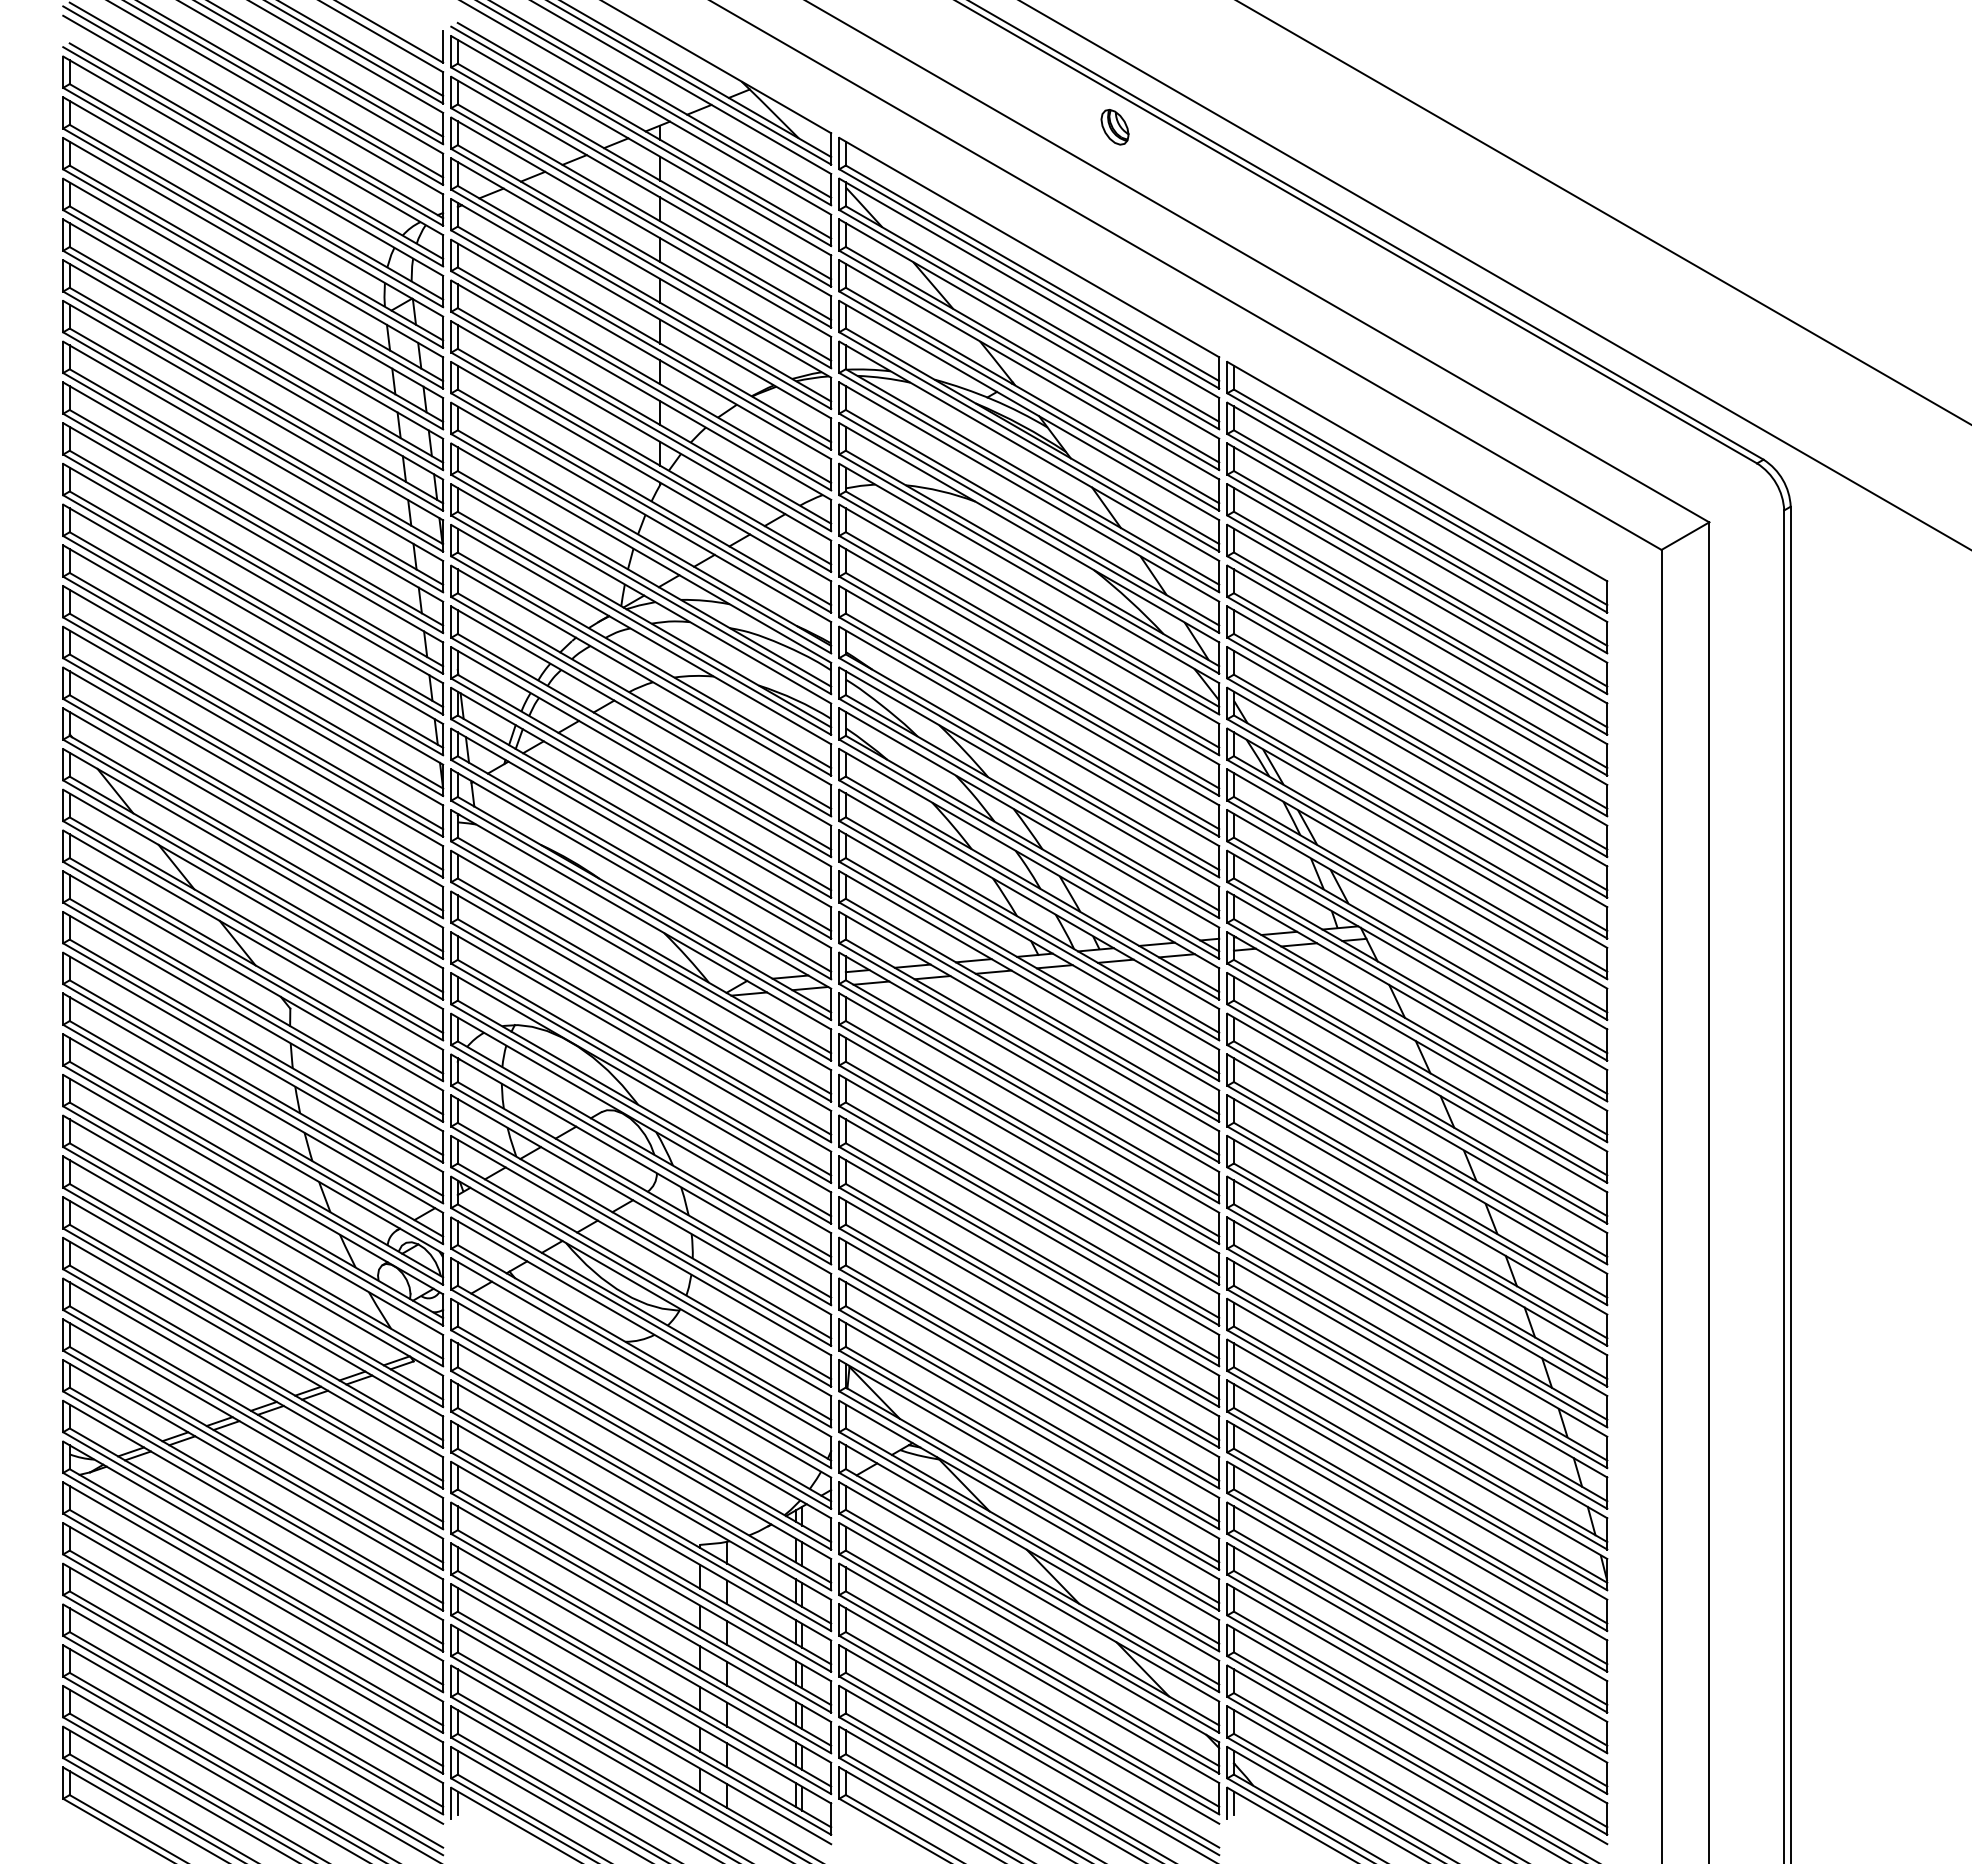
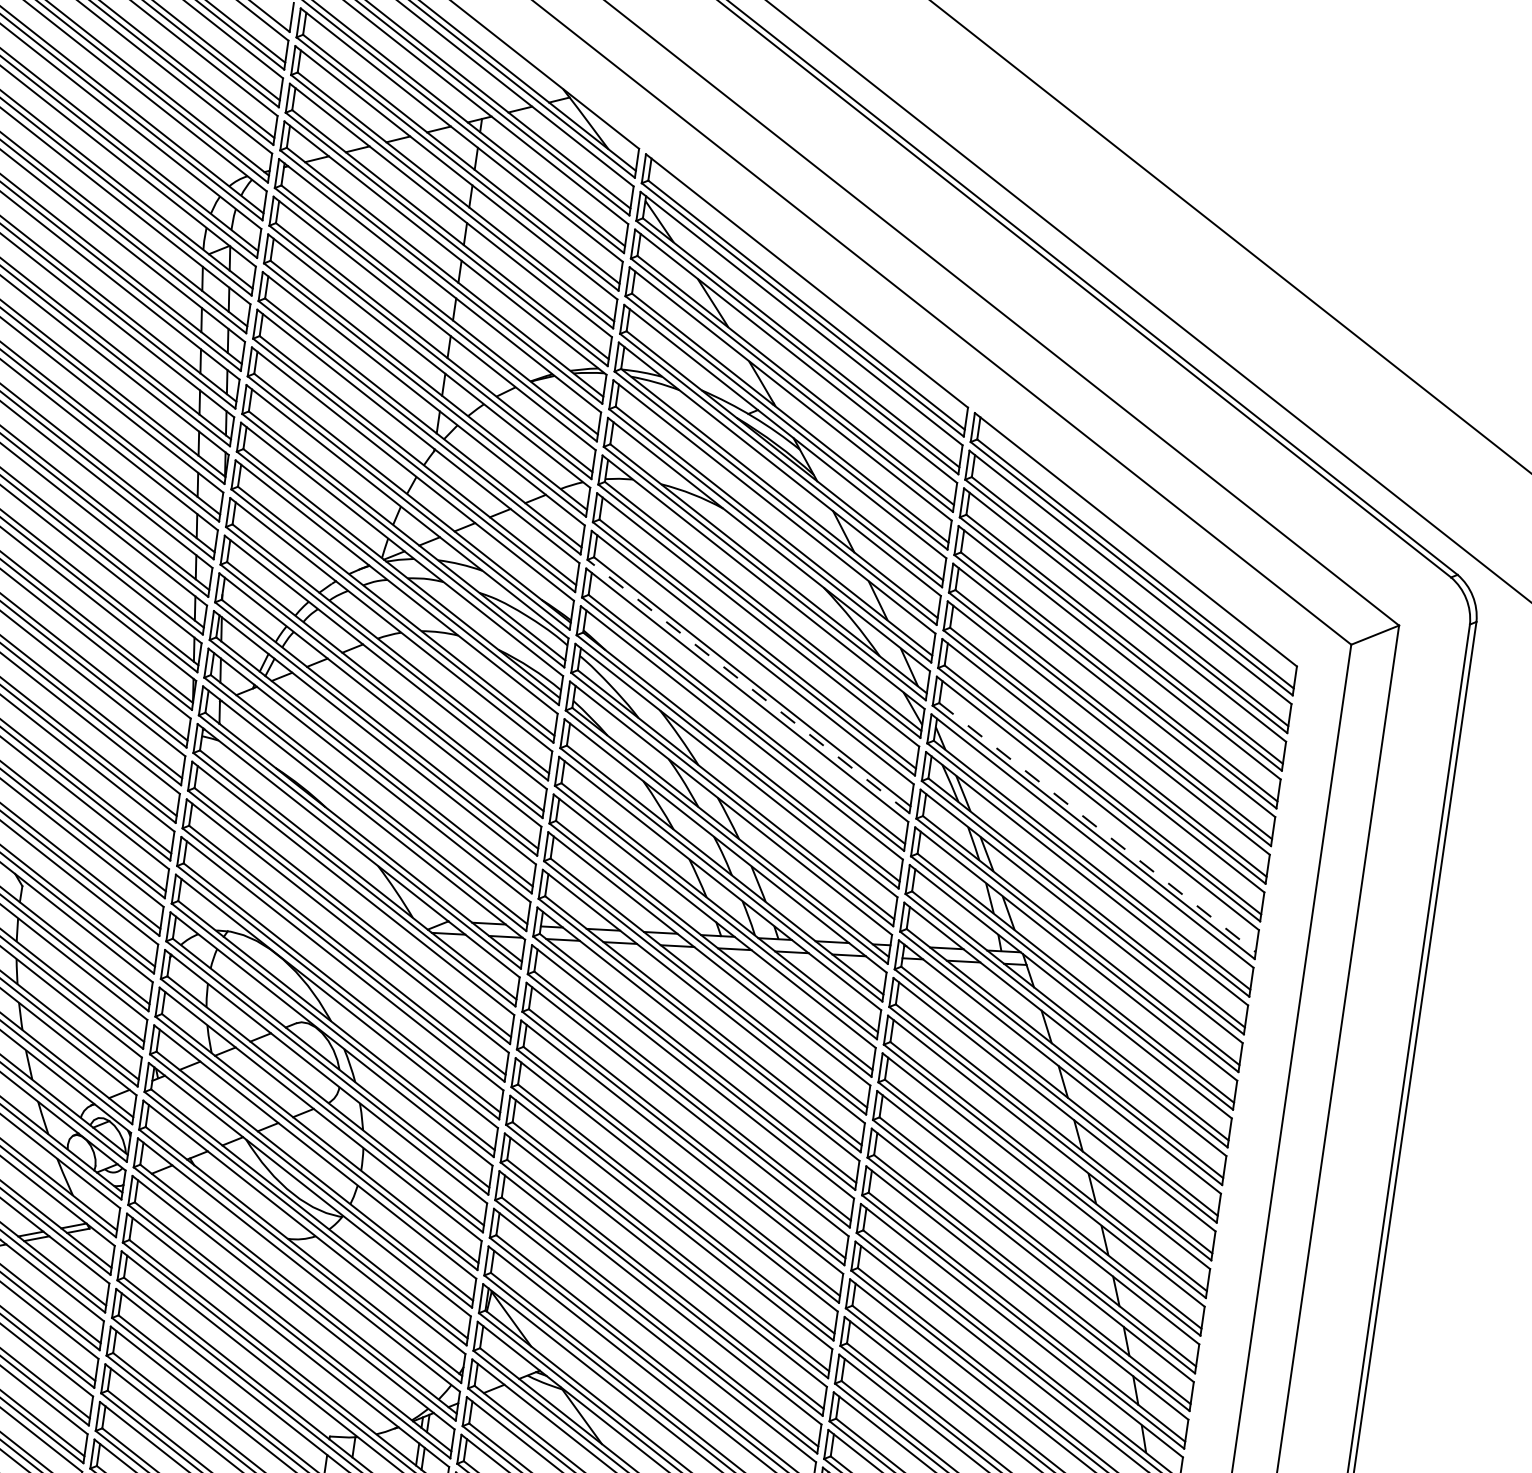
part: (1114, 127) -> (901, 181), removed
line: (1028, 686) -> (747, 686), solid -> dashed
line: (1420, 782) -> (1097, 827), solid -> dashed

